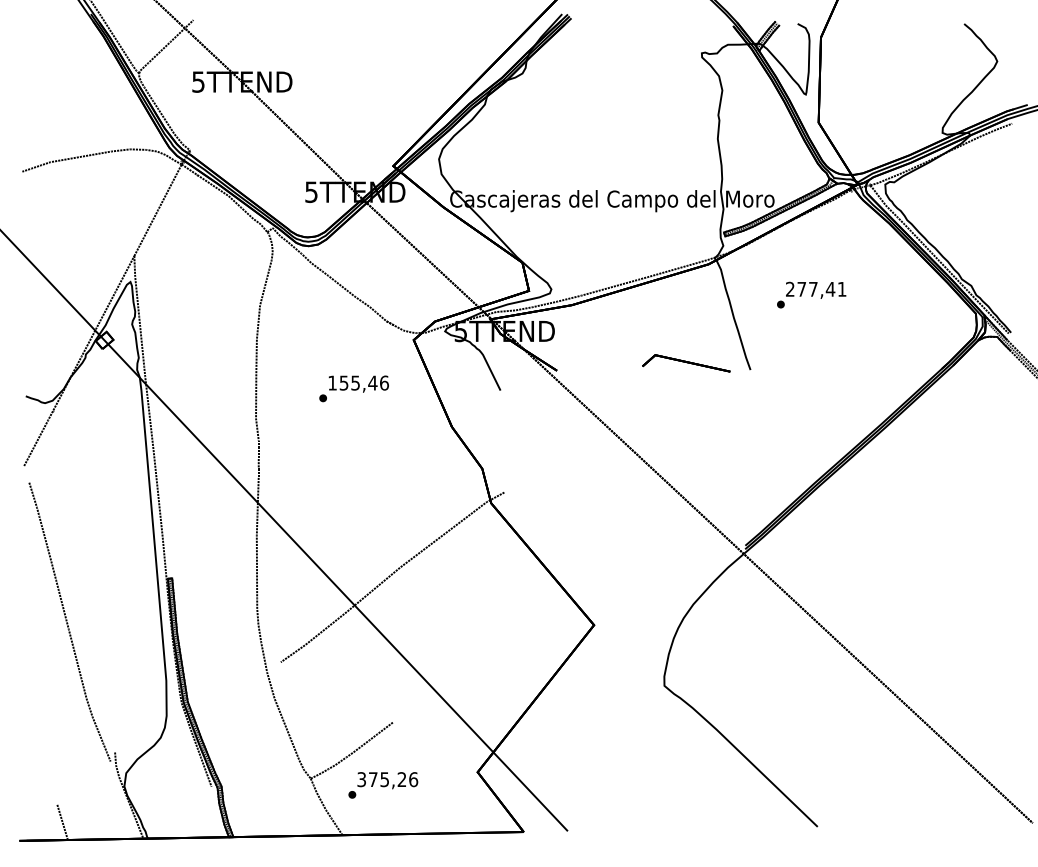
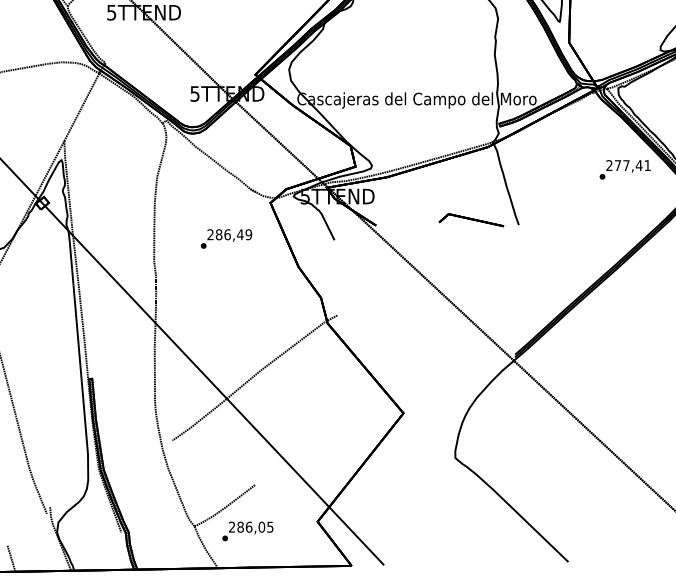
text: (811, 294) -> (625, 169), moved
text: (358, 382) -> (229, 234), 155,46 -> 286,49
text: (387, 779) -> (251, 527), 375,26 -> 286,05

